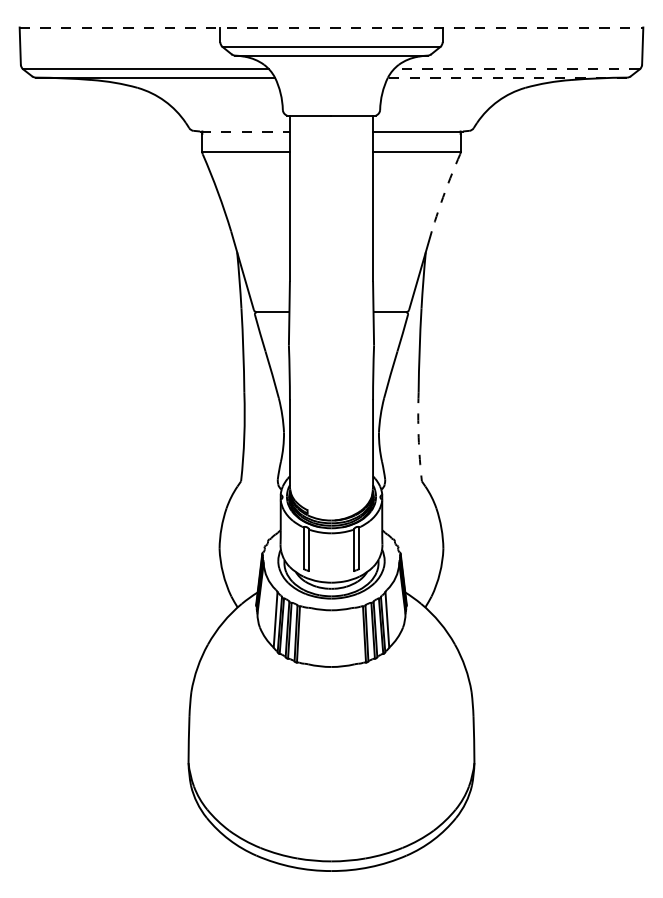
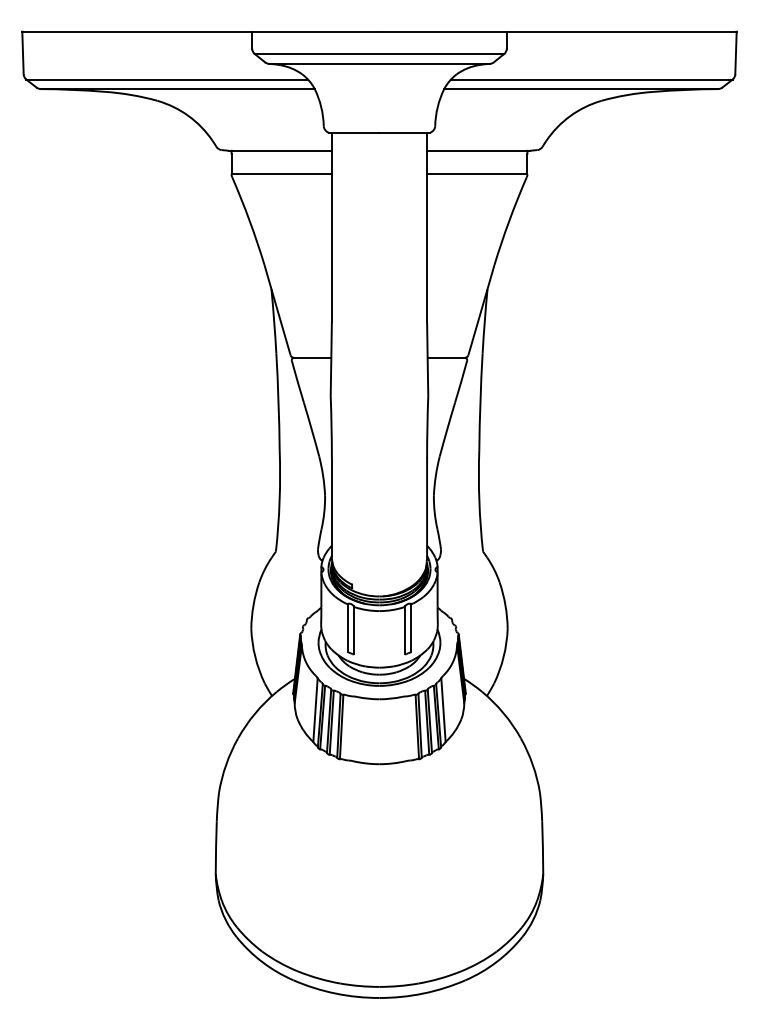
line: (331, 27) -> (379, 31), dashed -> solid
line: (516, 69) -> (591, 79), dashed -> solid
line: (507, 77) -> (581, 88), dashed -> solid
line: (245, 131) -> (280, 150), dashed -> solid
arc: (444, 192) -> (508, 220), dashed -> solid
arc: (418, 437) -> (479, 501), dashed -> solid

